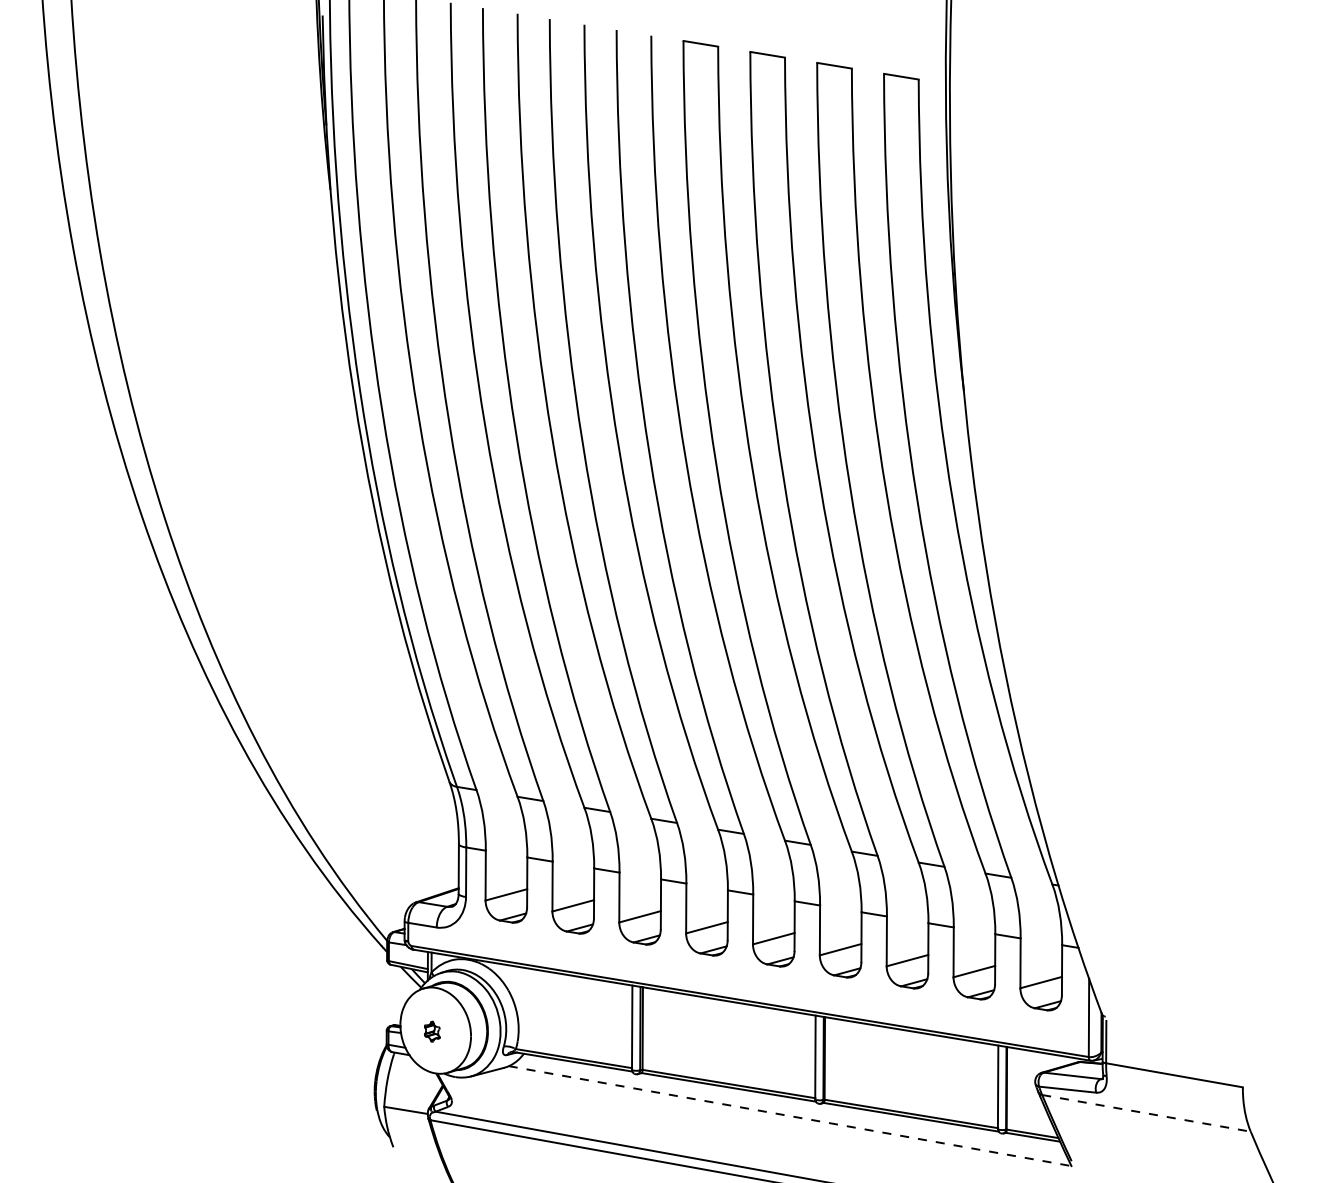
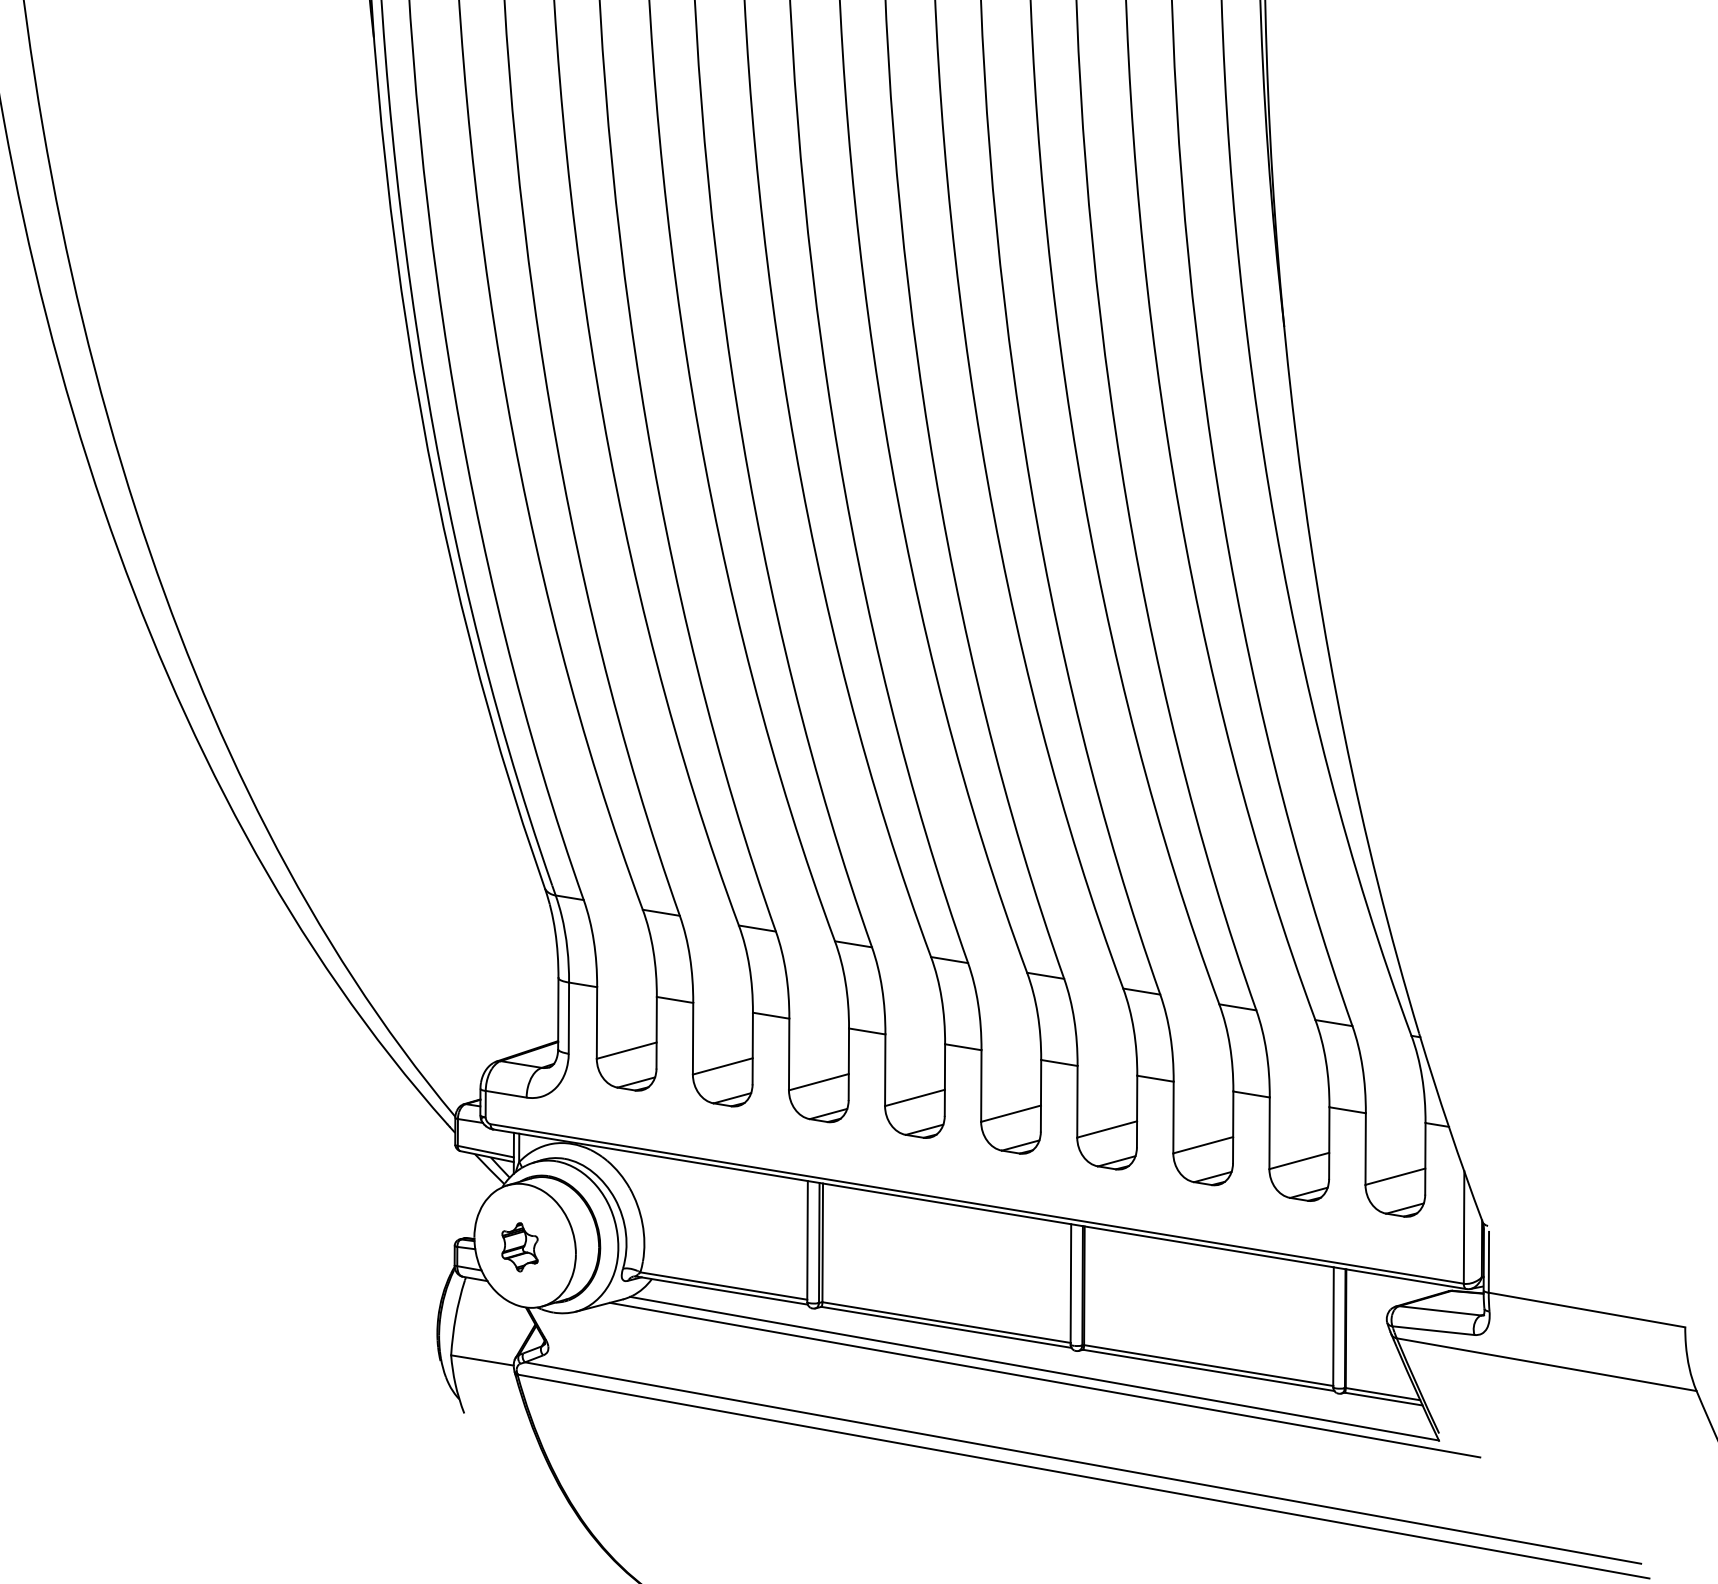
part: (432, 1031) -> (520, 1247), size x1.67
line: (1146, 1113) -> (1546, 1364), dashed -> solid
line: (790, 1116) -> (1035, 1369), dashed -> solid
line: (797, 1123) -> (1045, 1379), added

